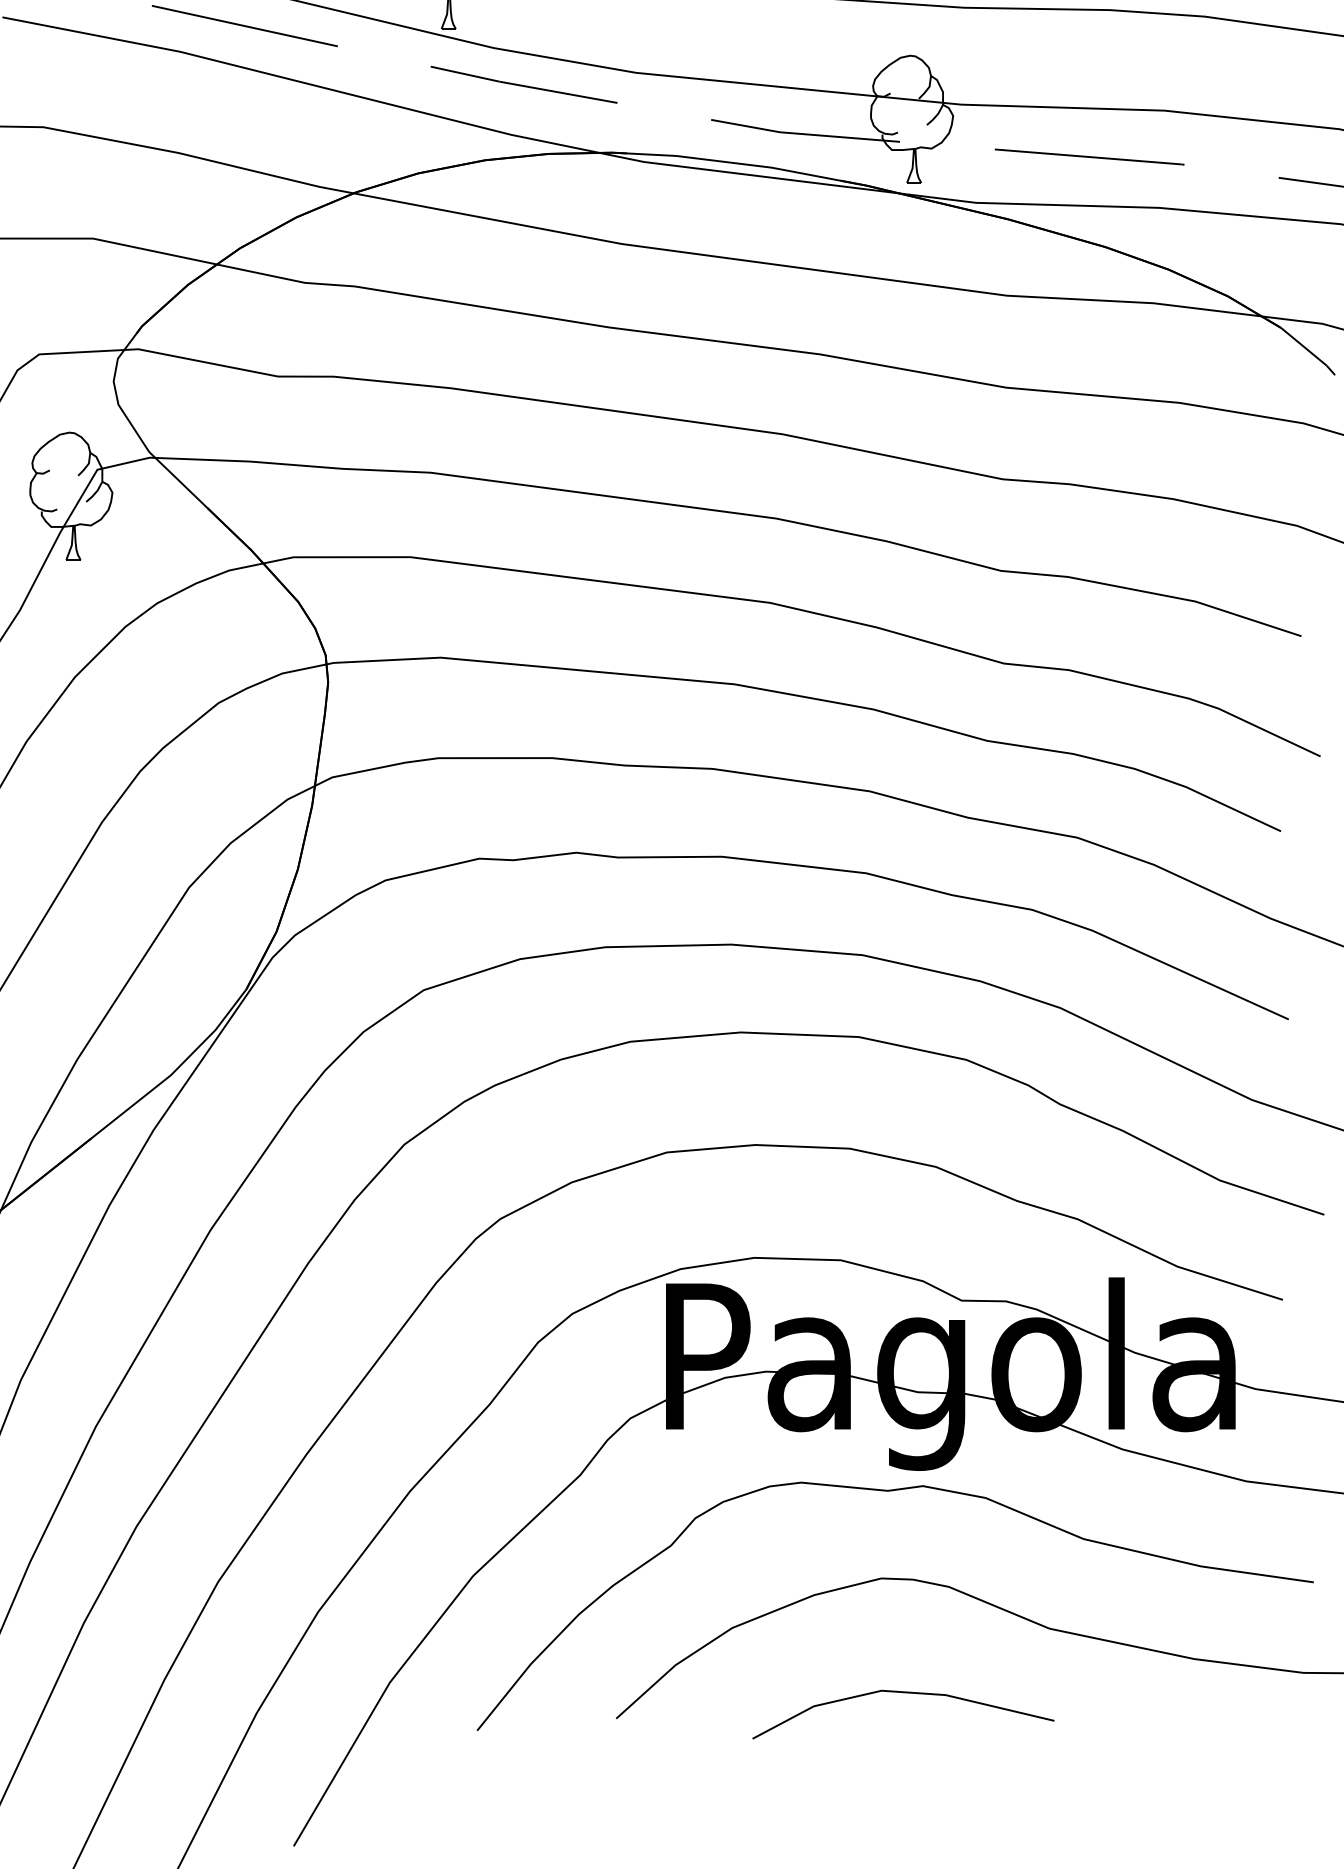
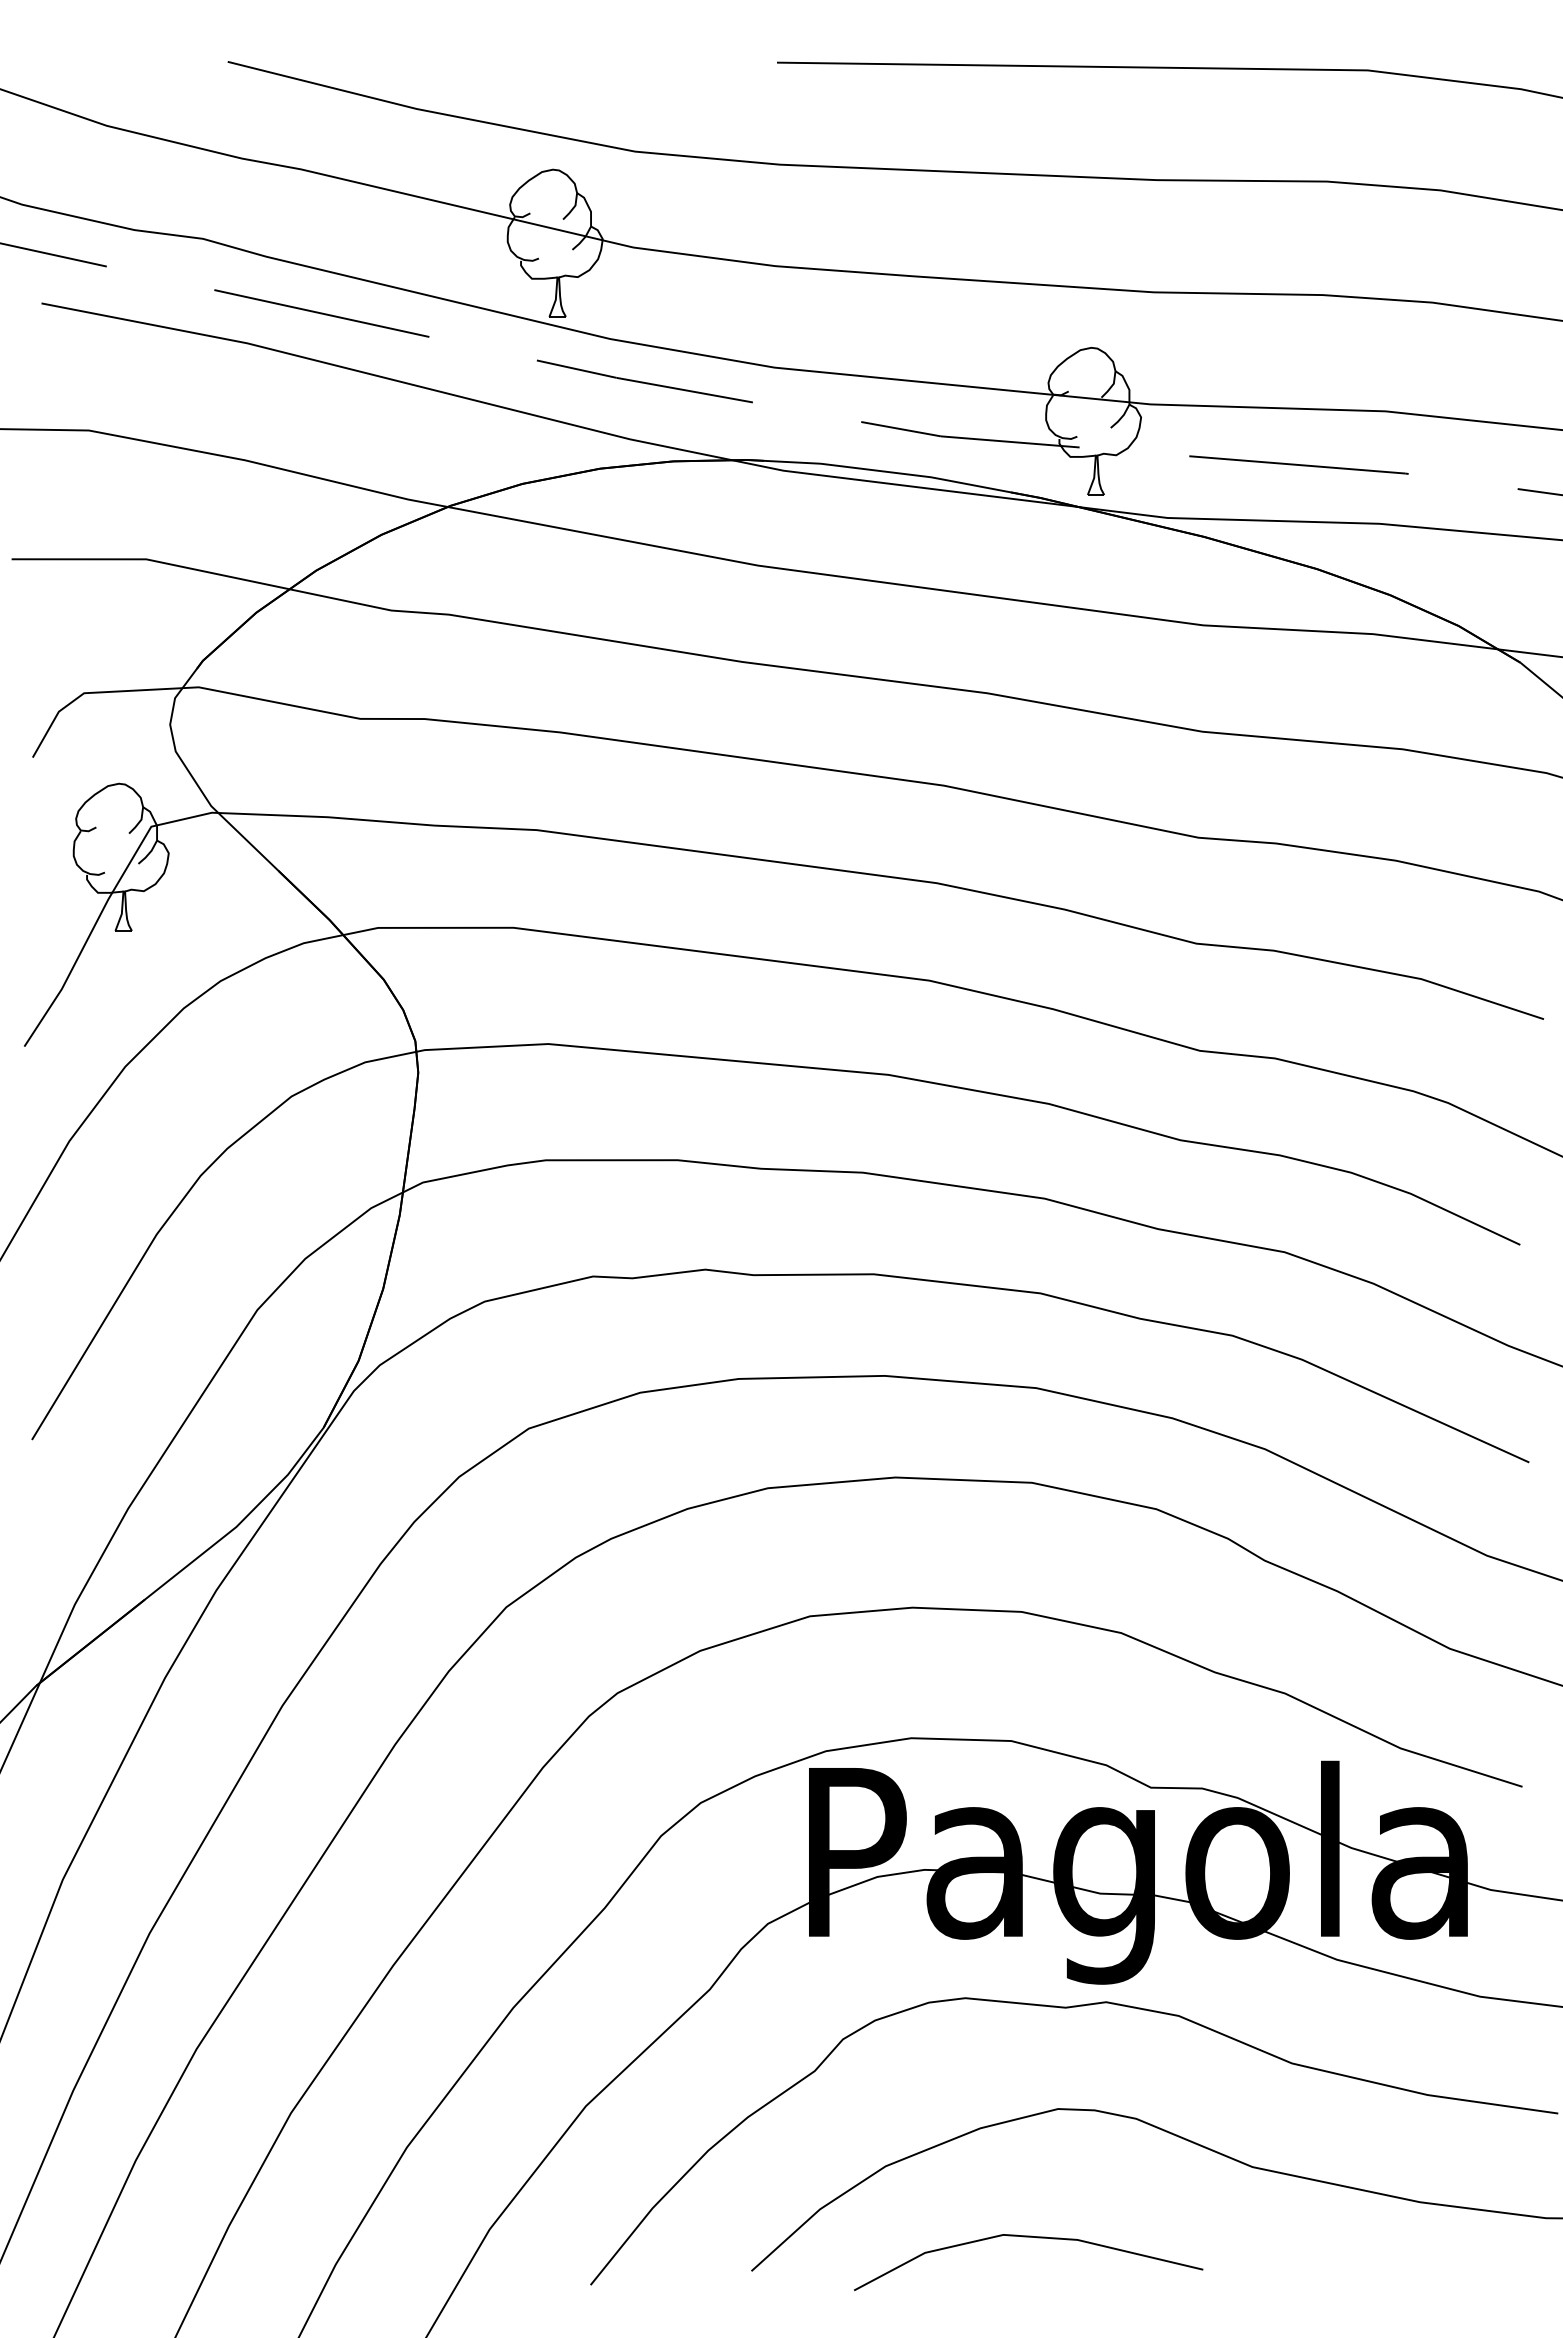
line: (903, 1693) -> (1028, 2237), moved

